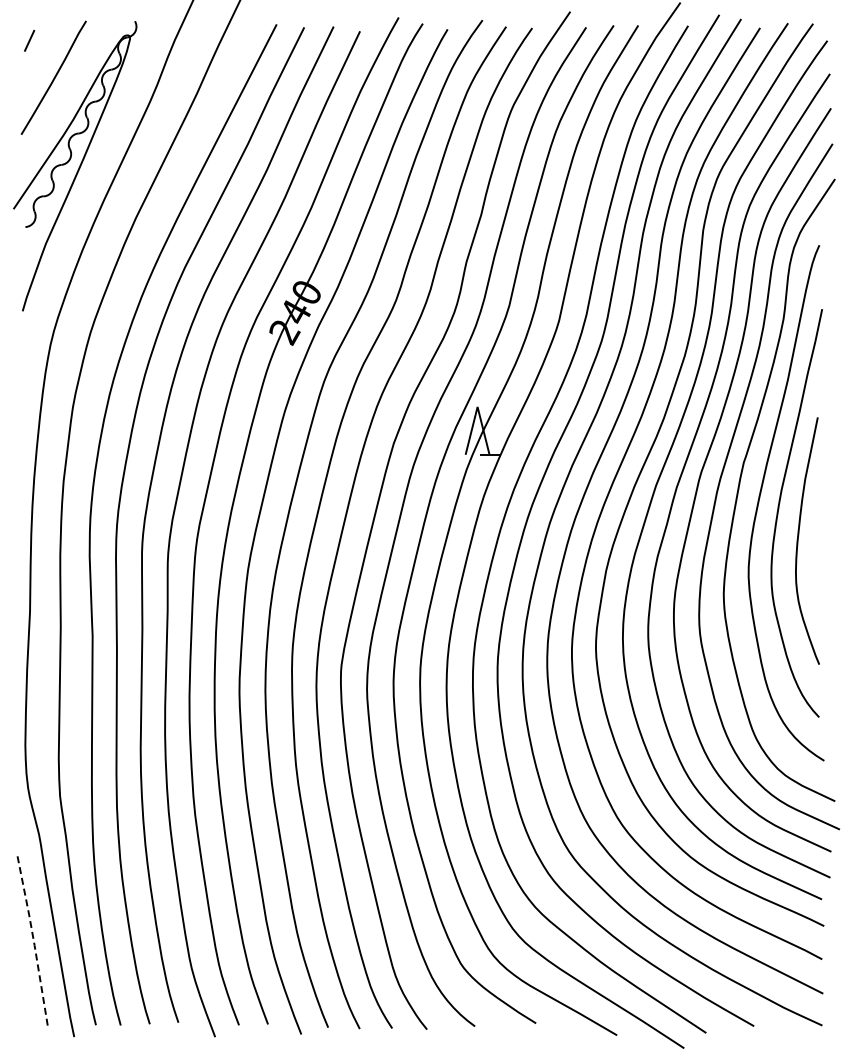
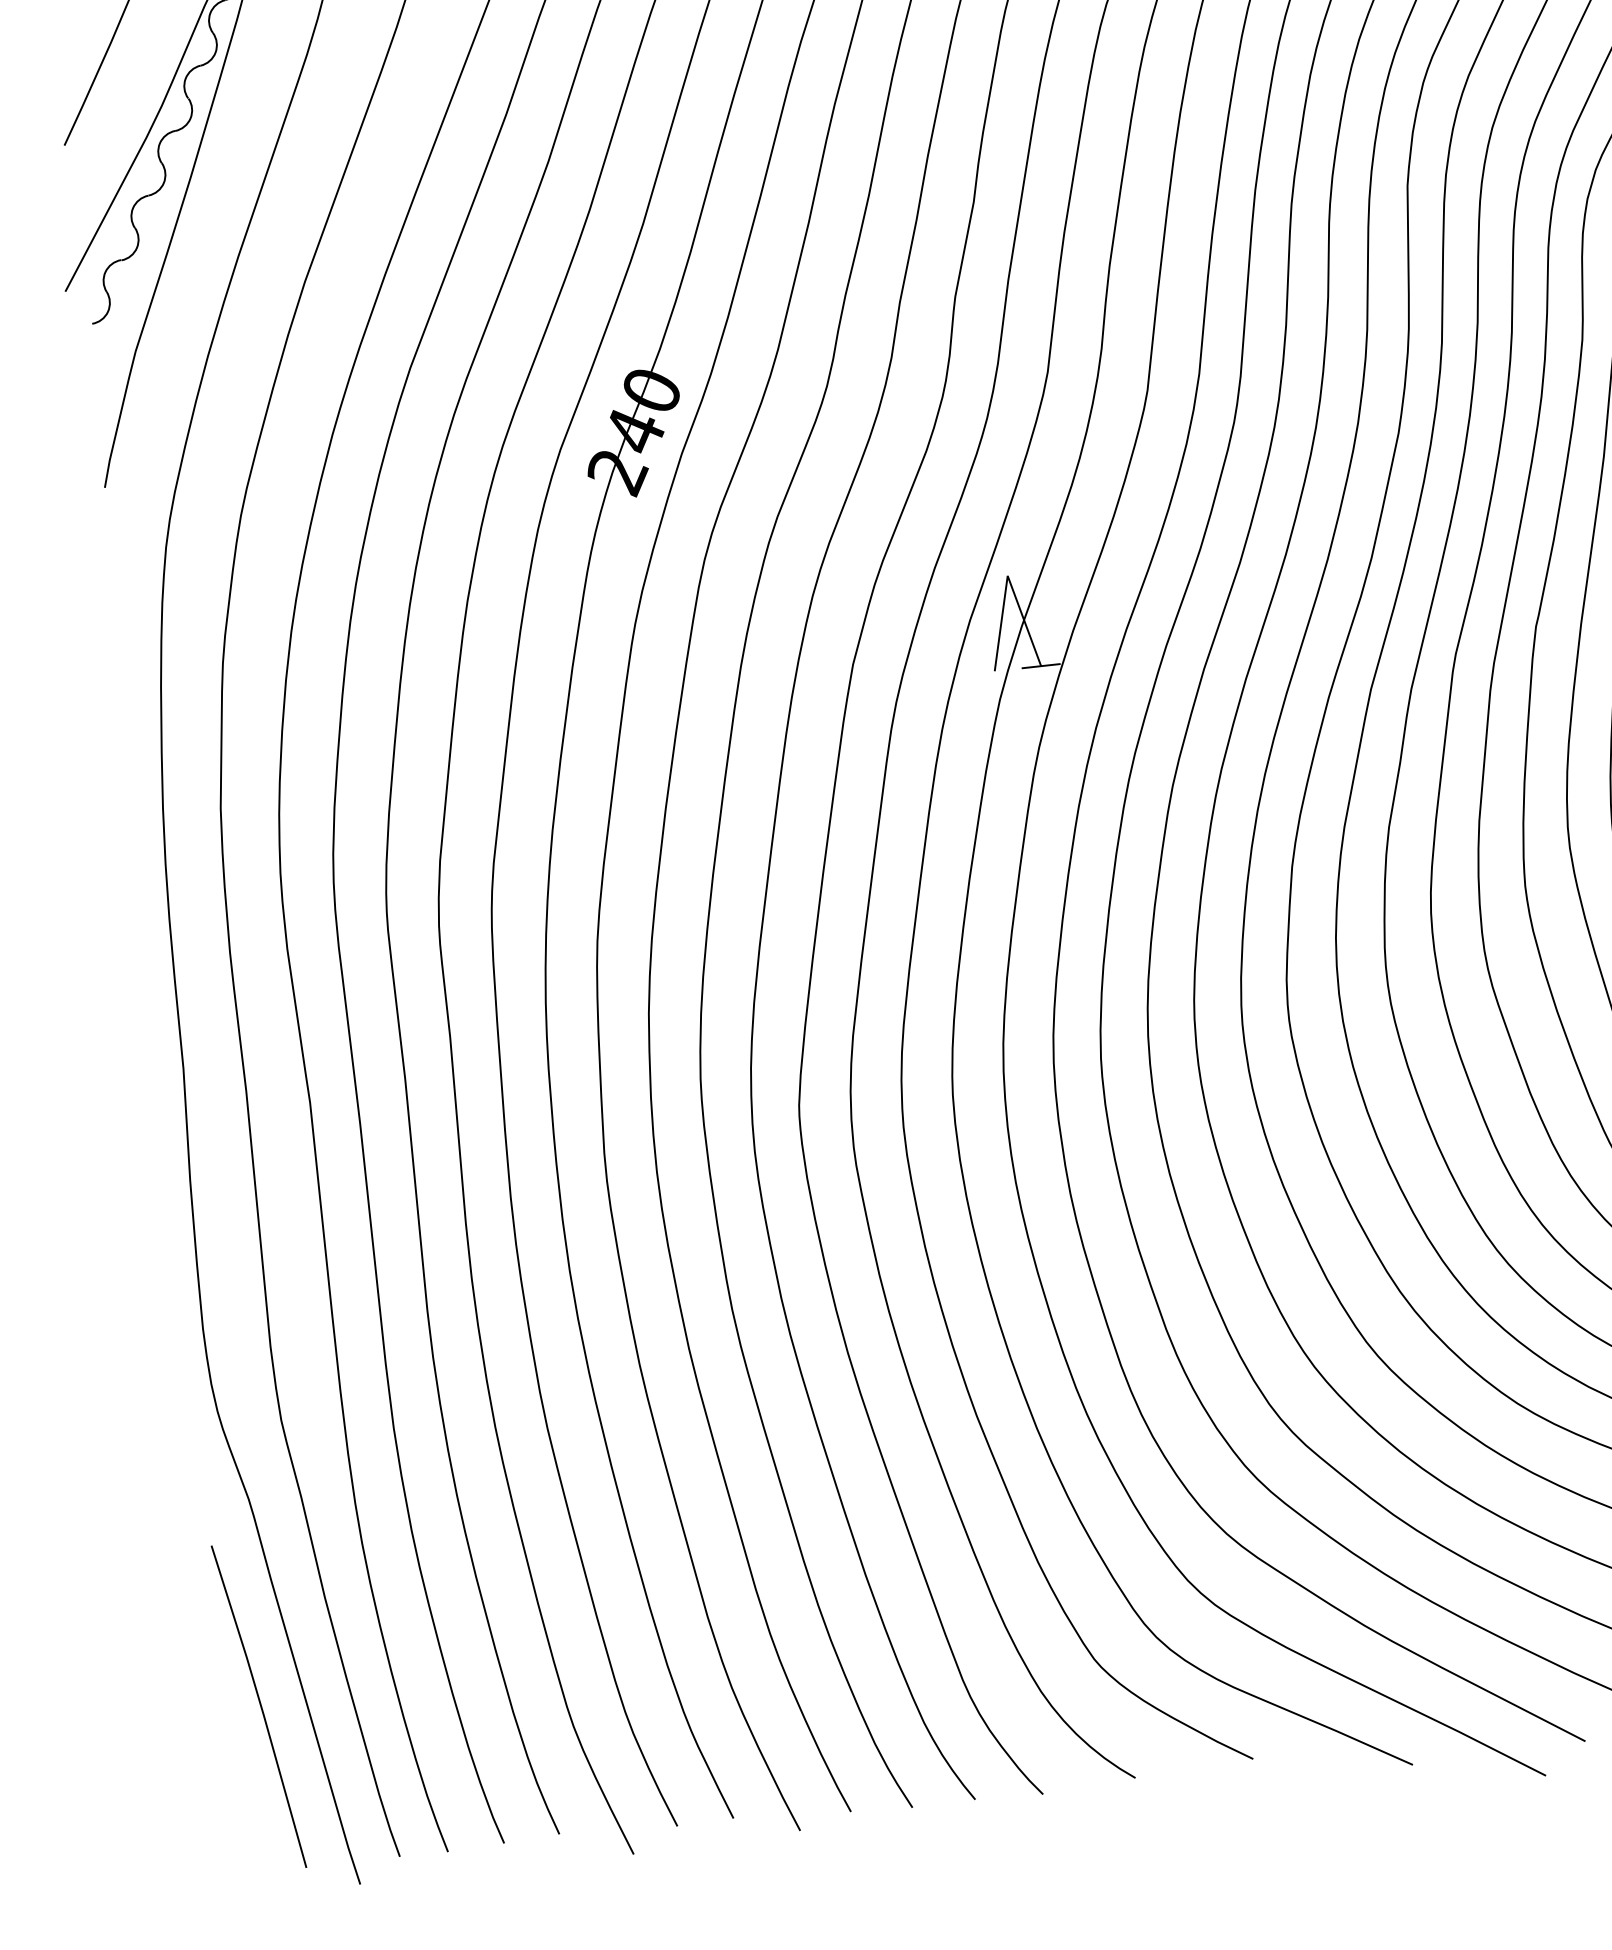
line: (33, 939) -> (260, 1703), dashed -> solid

